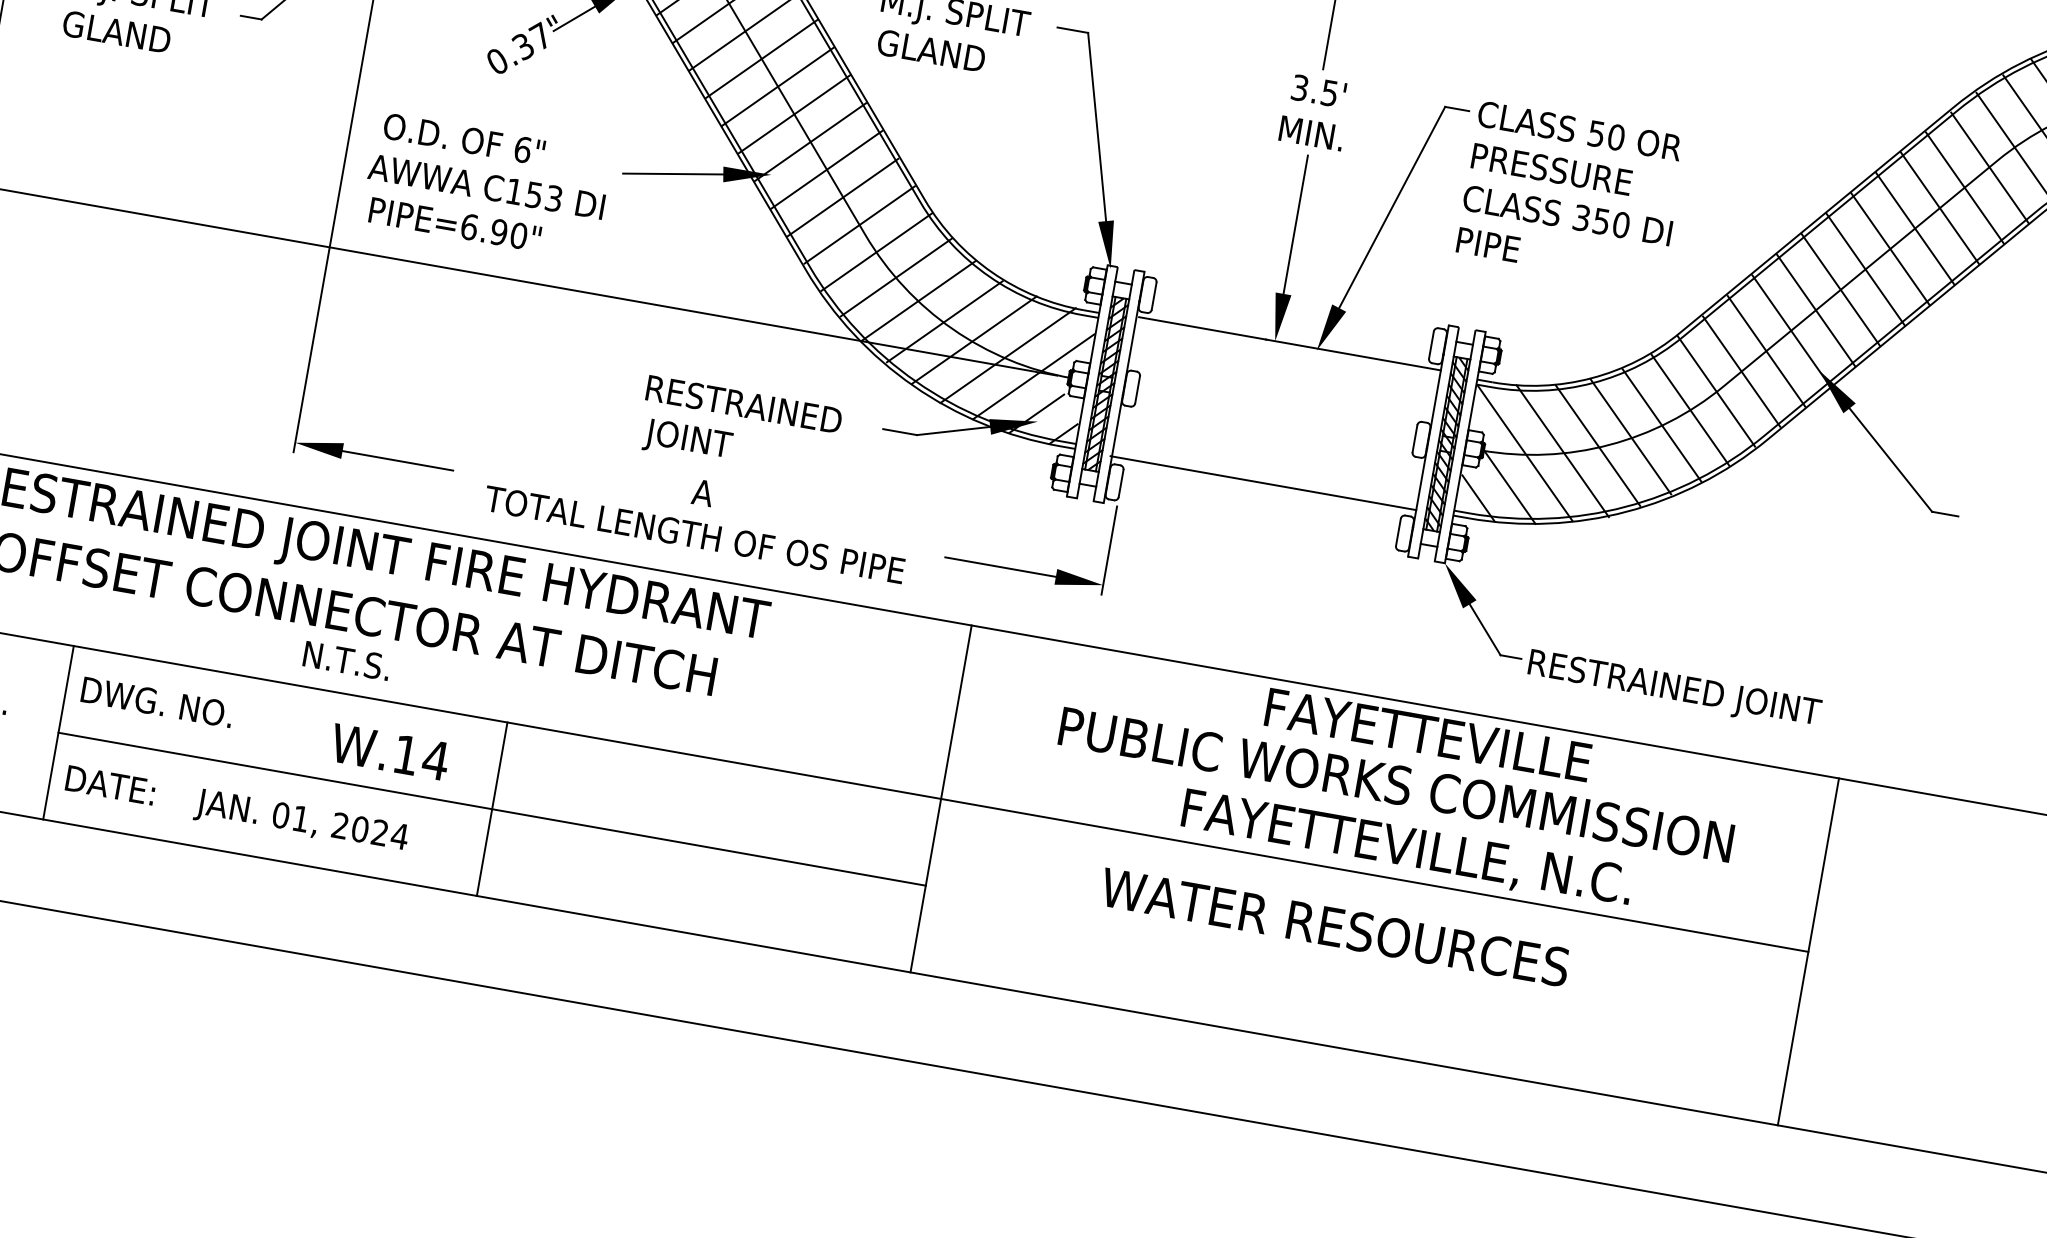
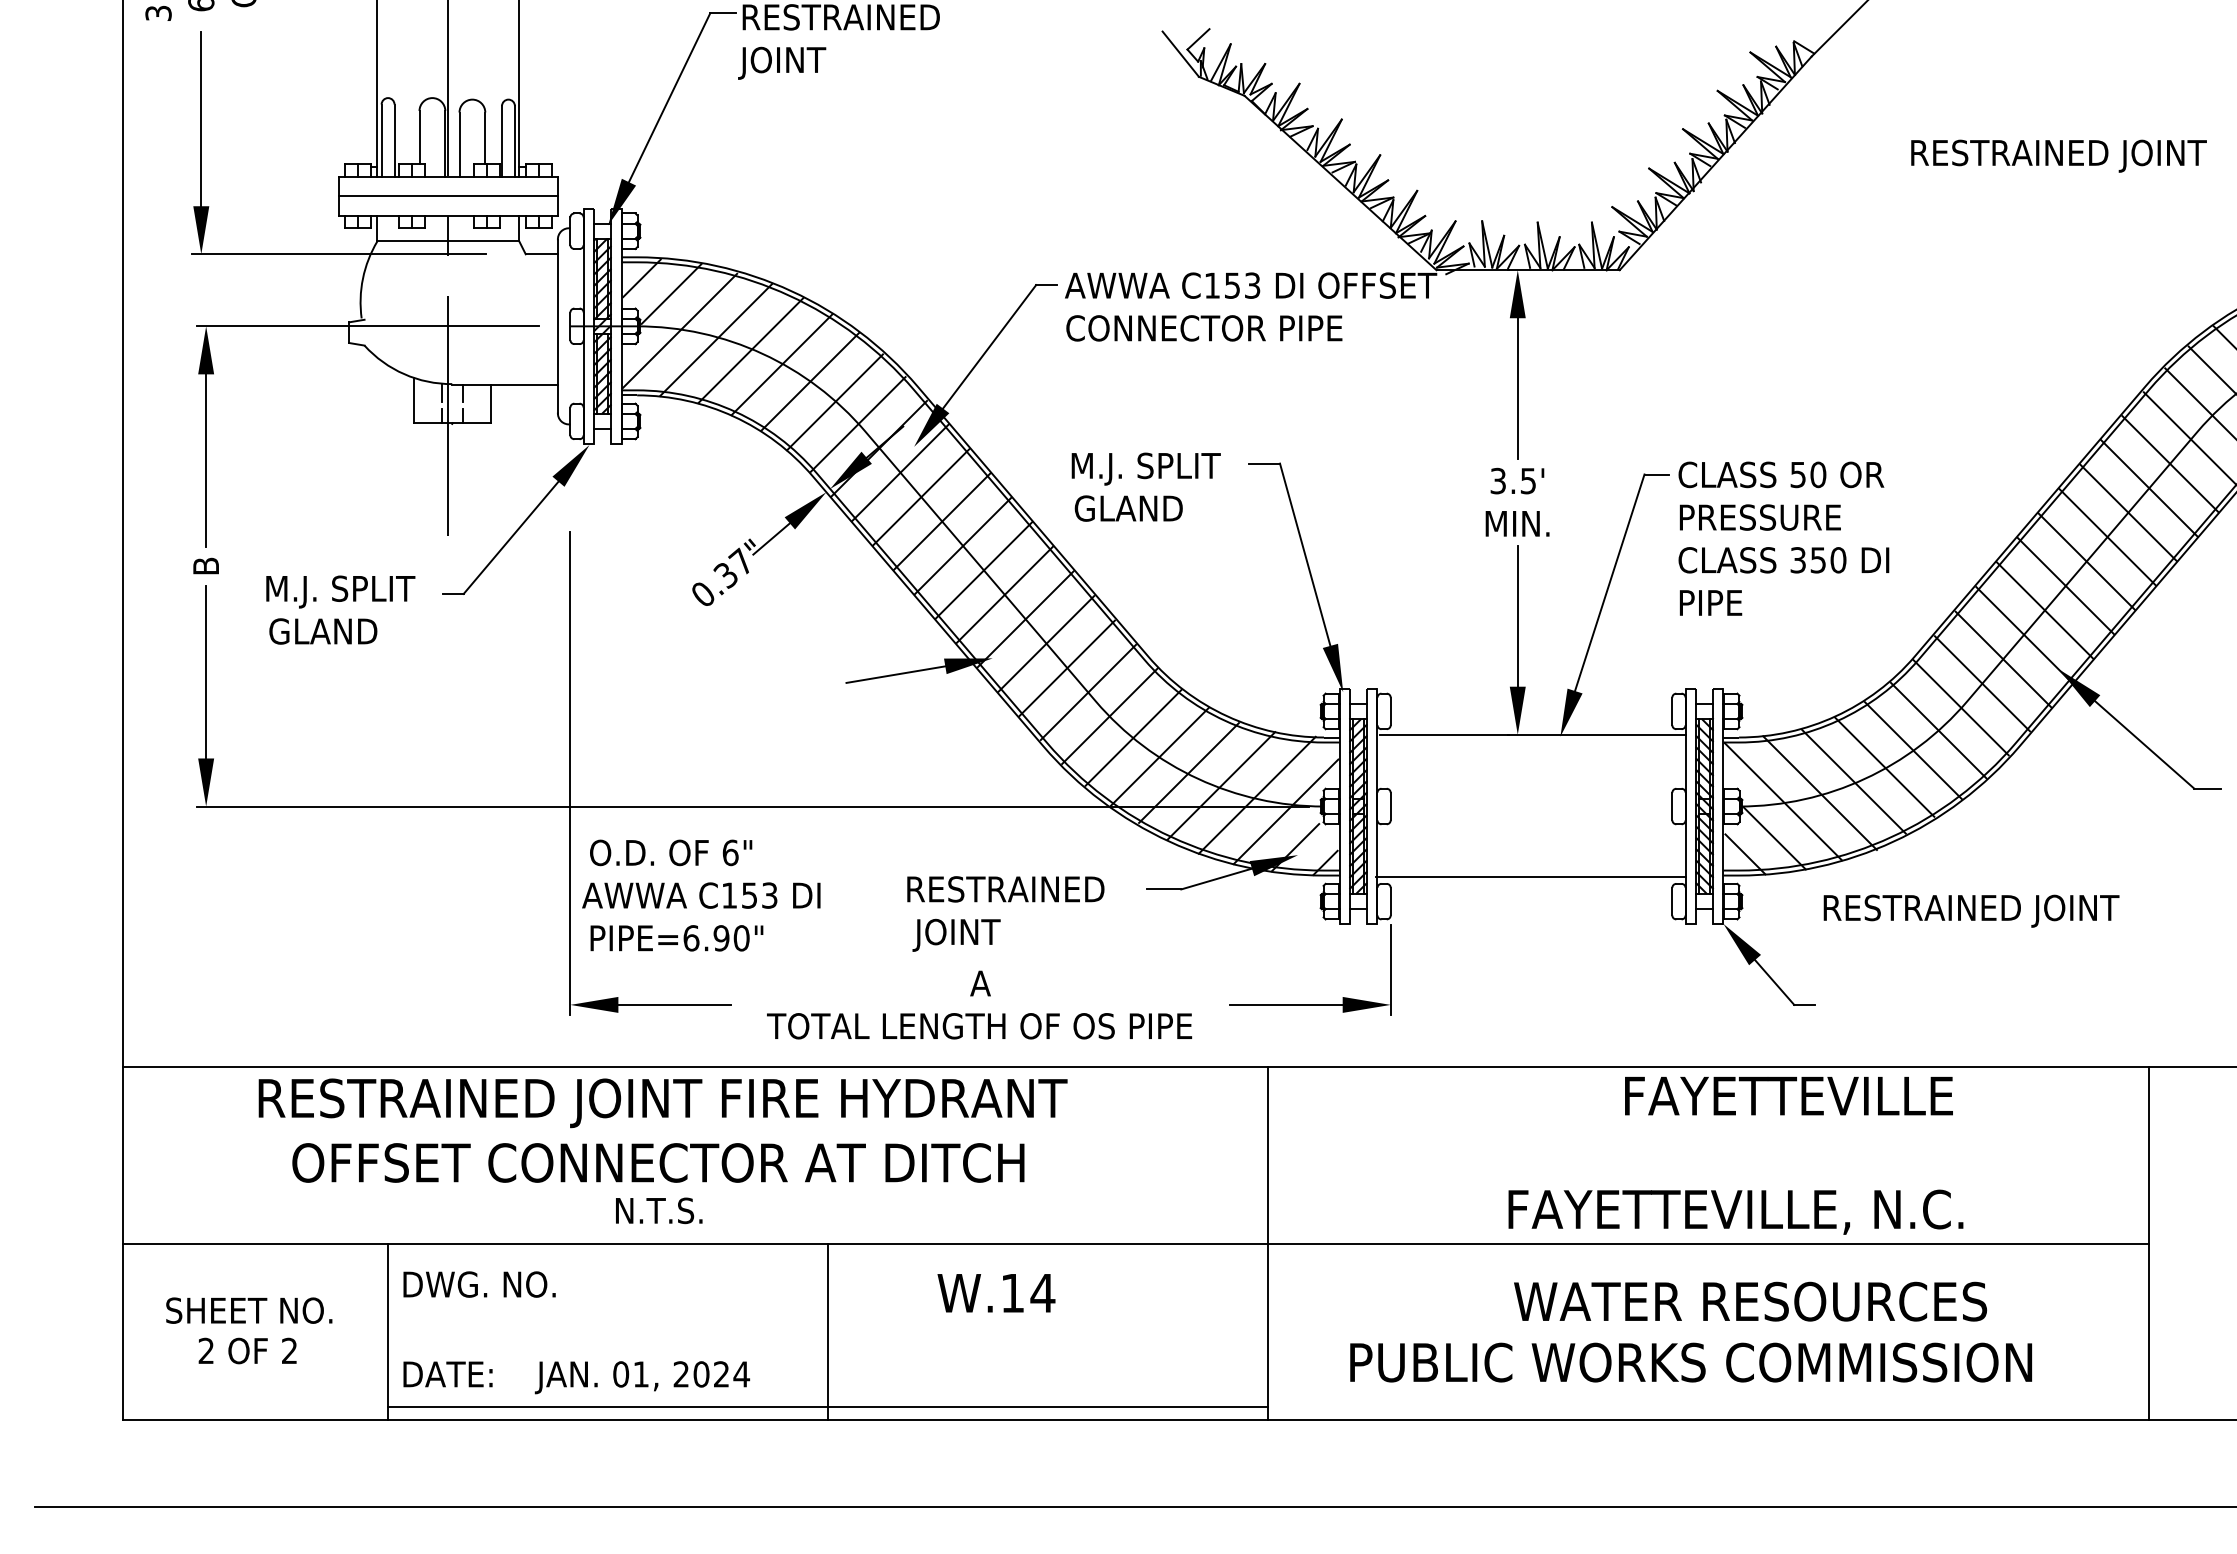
text: (486, 186) -> (701, 895), moved
text: (1674, 689) -> (1971, 910), moved
text: (1427, 734) -> (1788, 1095), moved
text: (390, 752) -> (996, 1293), moved
text: (1395, 784) -> (1690, 1362), moved
line: (491, 809) -> (827, 1406), moved
text: (1335, 927) -> (1750, 1301), moved

